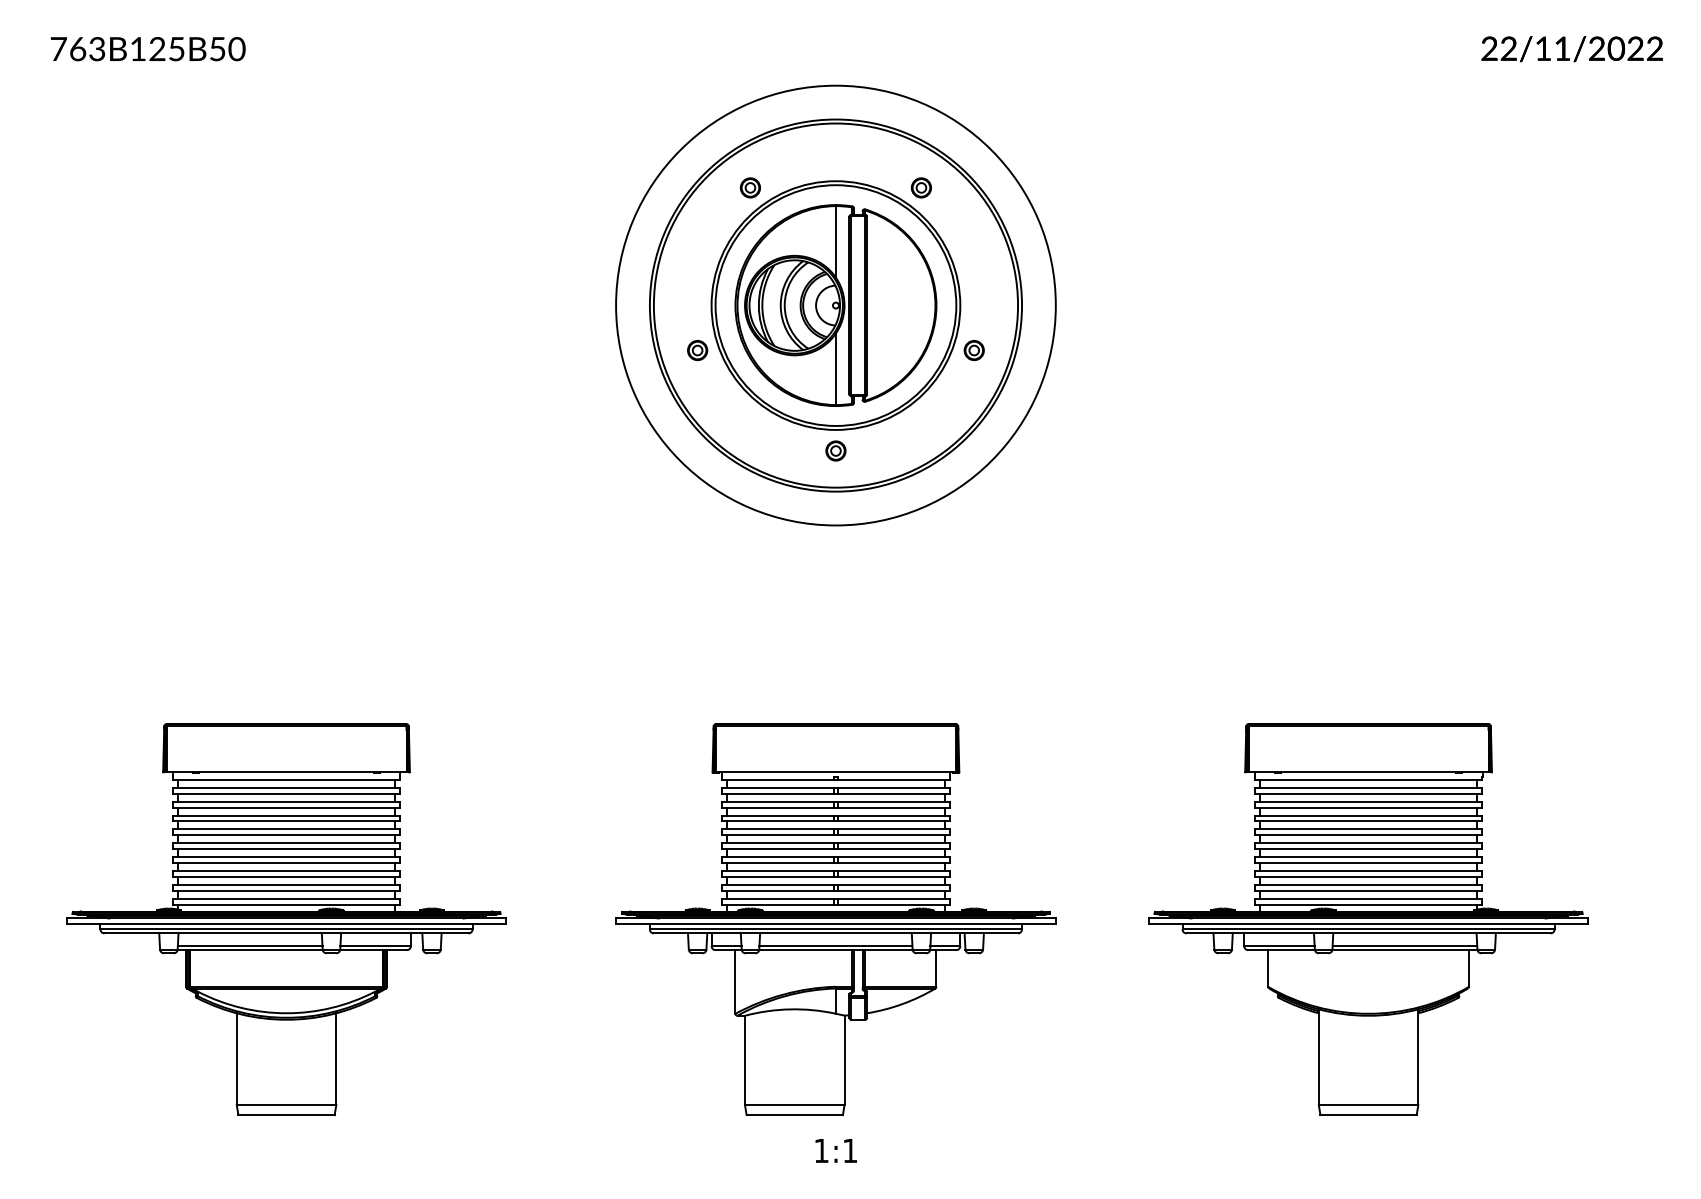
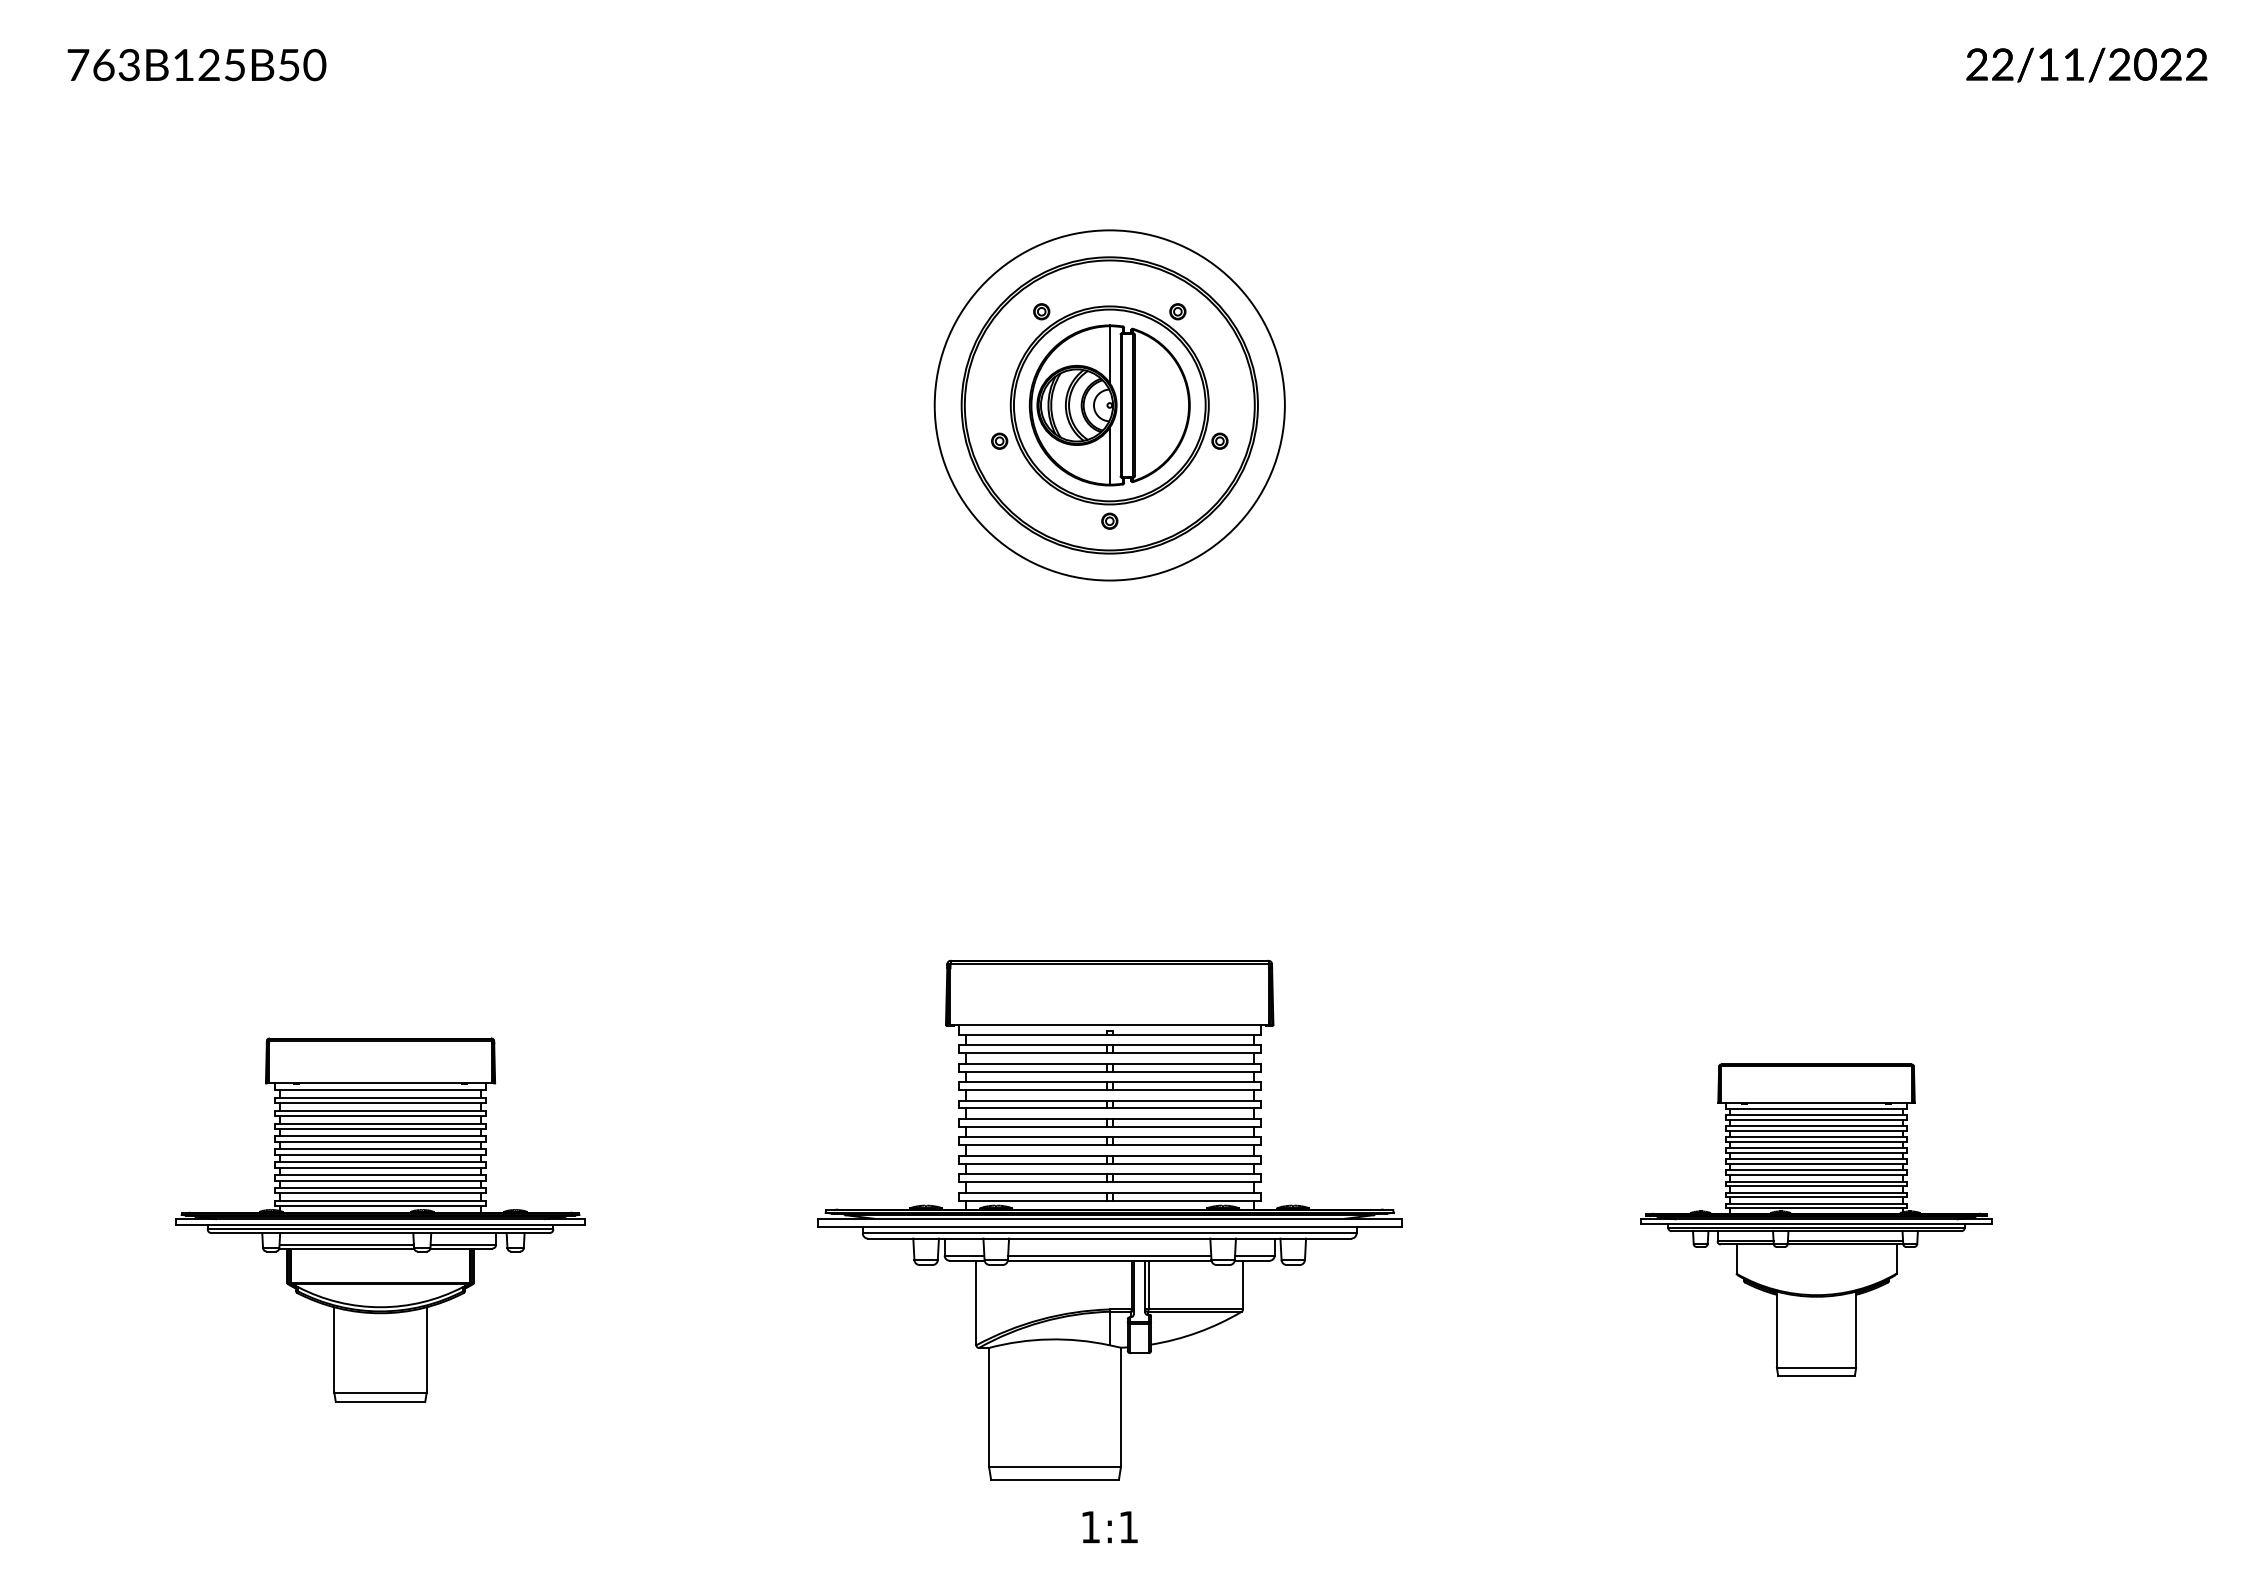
part: (835, 305) -> (1109, 405), size x0.6
part: (286, 918) -> (380, 1219), size x0.7
part: (1368, 918) -> (1816, 1219), size x0.6

